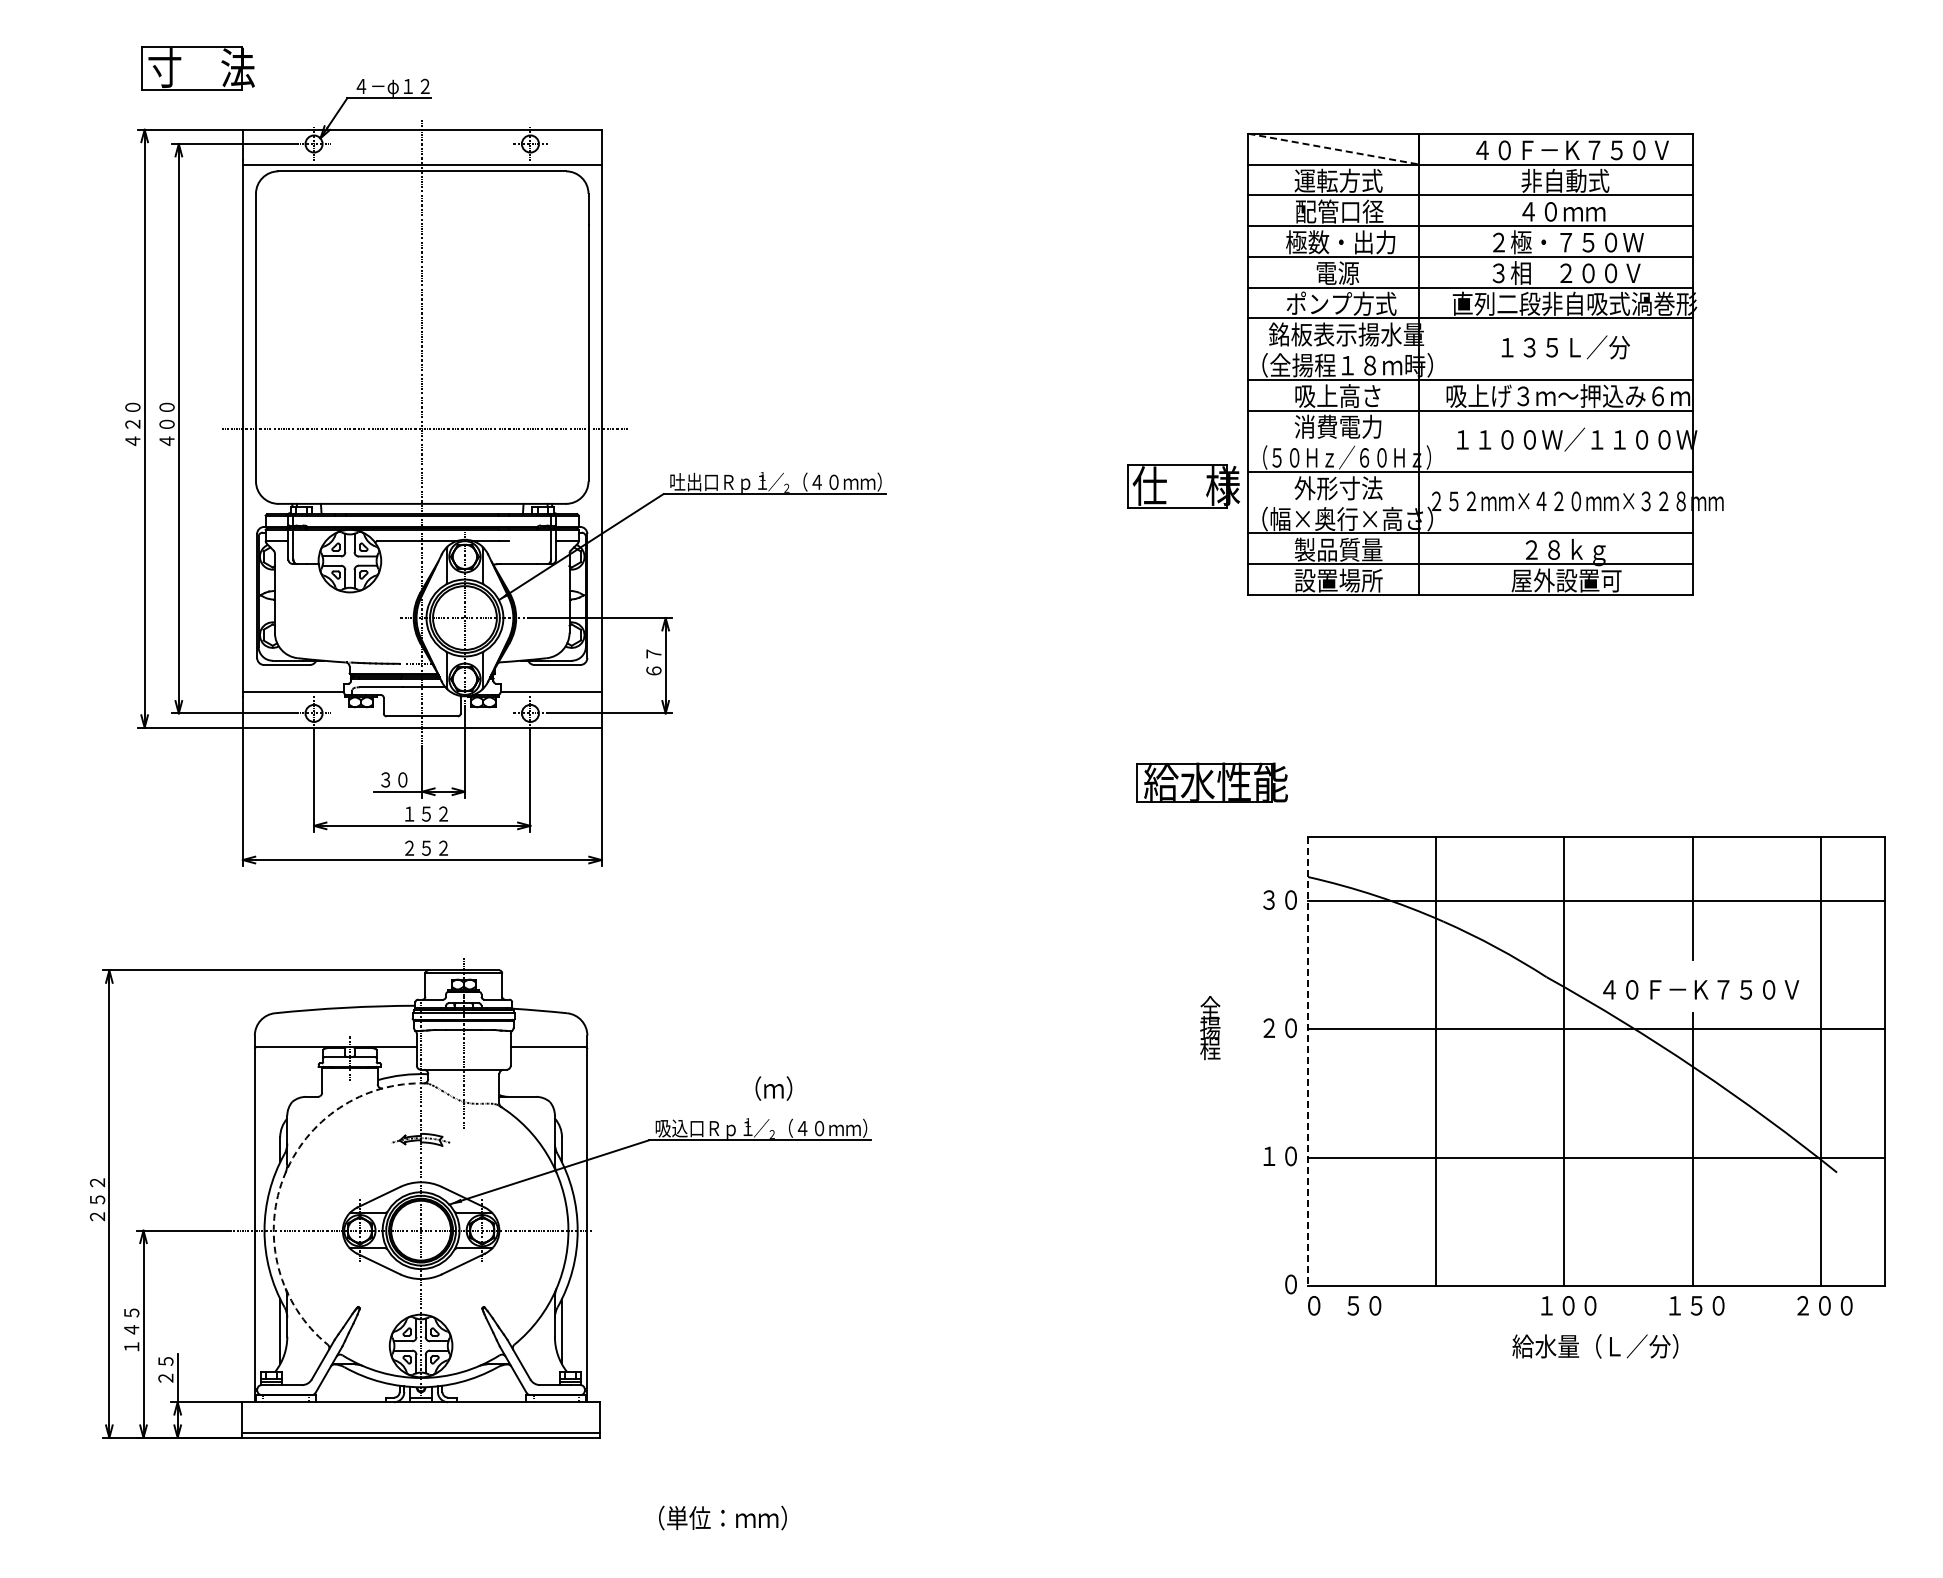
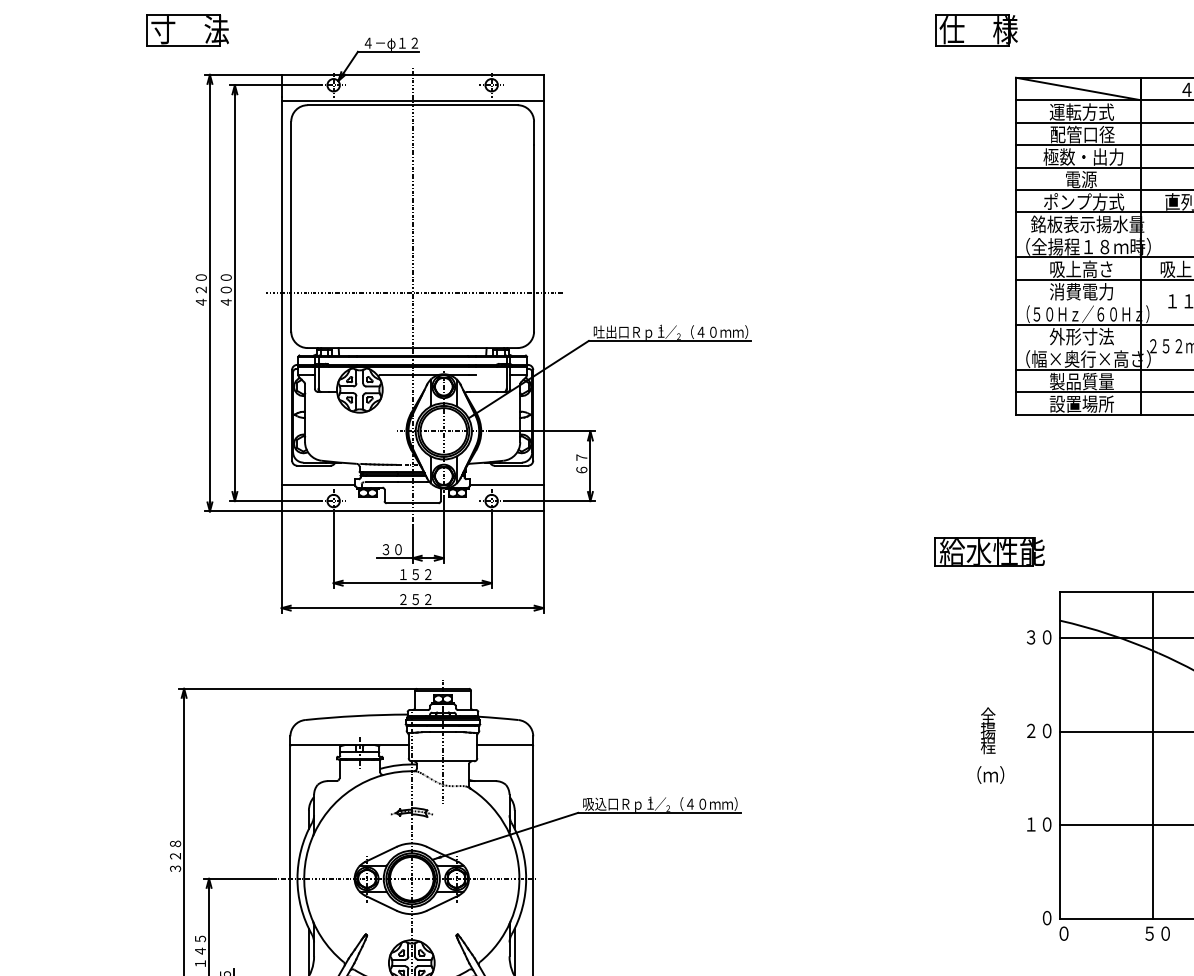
part: (197, 68) -> (187, 30), moved
line: (1333, 149) -> (1078, 89), dashed -> solid
part: (1183, 486) -> (976, 30), moved
line: (1308, 1062) -> (1059, 756), dashed -> solid
text: (773, 1088) -> (990, 775), moved
arc: (283, 1178) -> (311, 840), dashed -> solid
text: (97, 1199) -> (175, 856), ２５２ -> ３２８
text: (1364, 1305) -> (1157, 933), moved

